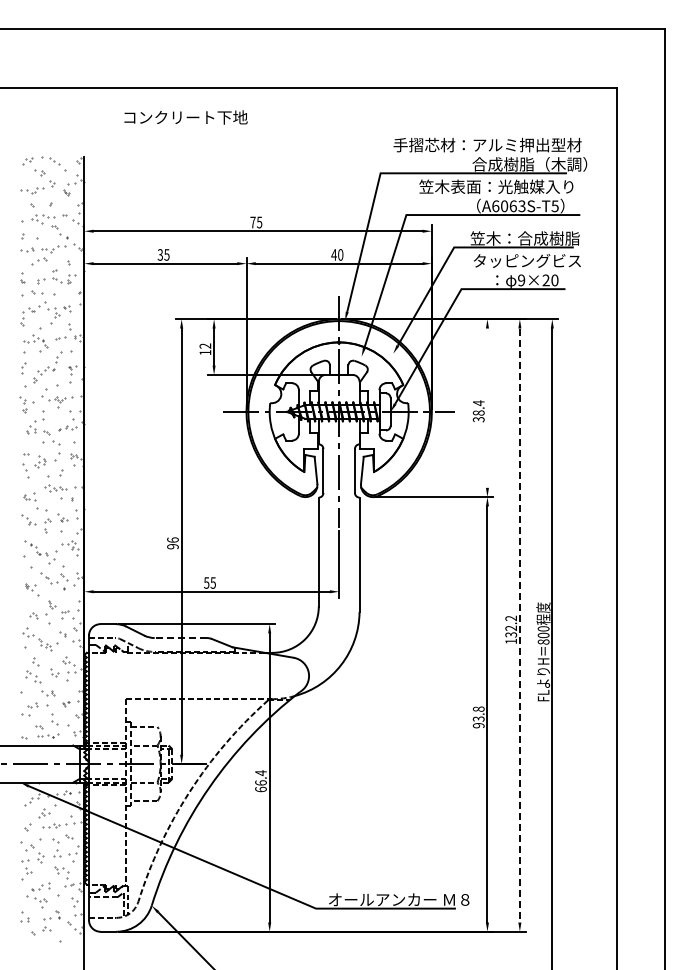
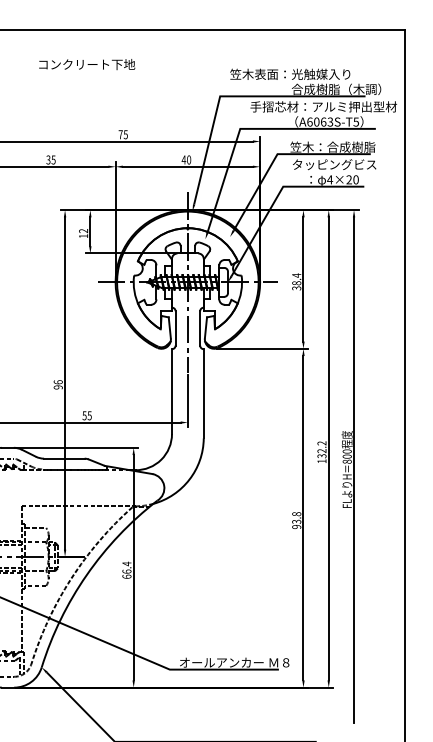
text: (185, 117) -> (86, 64), moved
text: (487, 144) -> (303, 73), 手摺芯材：アルミ押出型材 -> 笠木表面：光触媒入り
text: (513, 186) -> (323, 106), 笠木表面：光触媒入り -> 手摺芯材：アルミ押出型材
text: (521, 280) -> (330, 179), 9×20 -> 4×20
line: (487, 407) -> (303, 278), added
line: (519, 625) -> (328, 448), dashed -> solid
line: (180, 638) -> (64, 459), dashed -> solid

